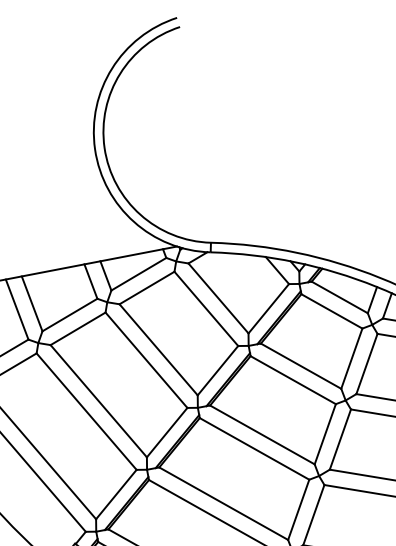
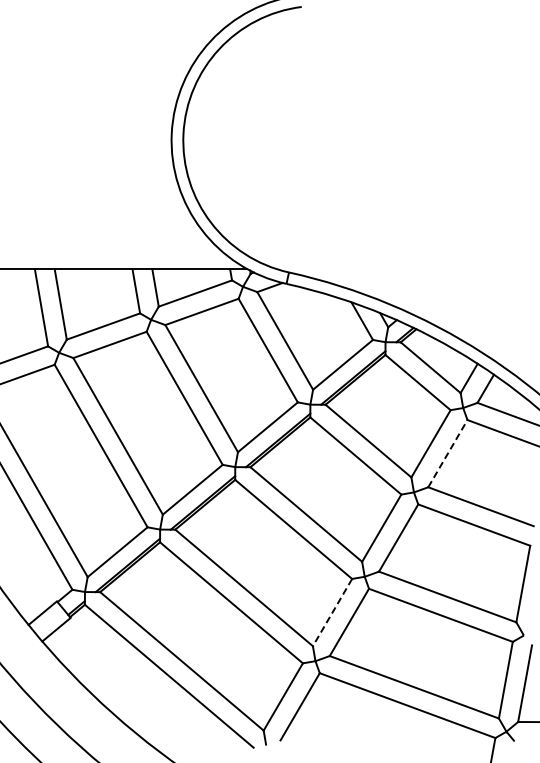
line: (366, 363) -> (447, 453), solid -> dashed
line: (298, 509) -> (332, 612), solid -> dashed

